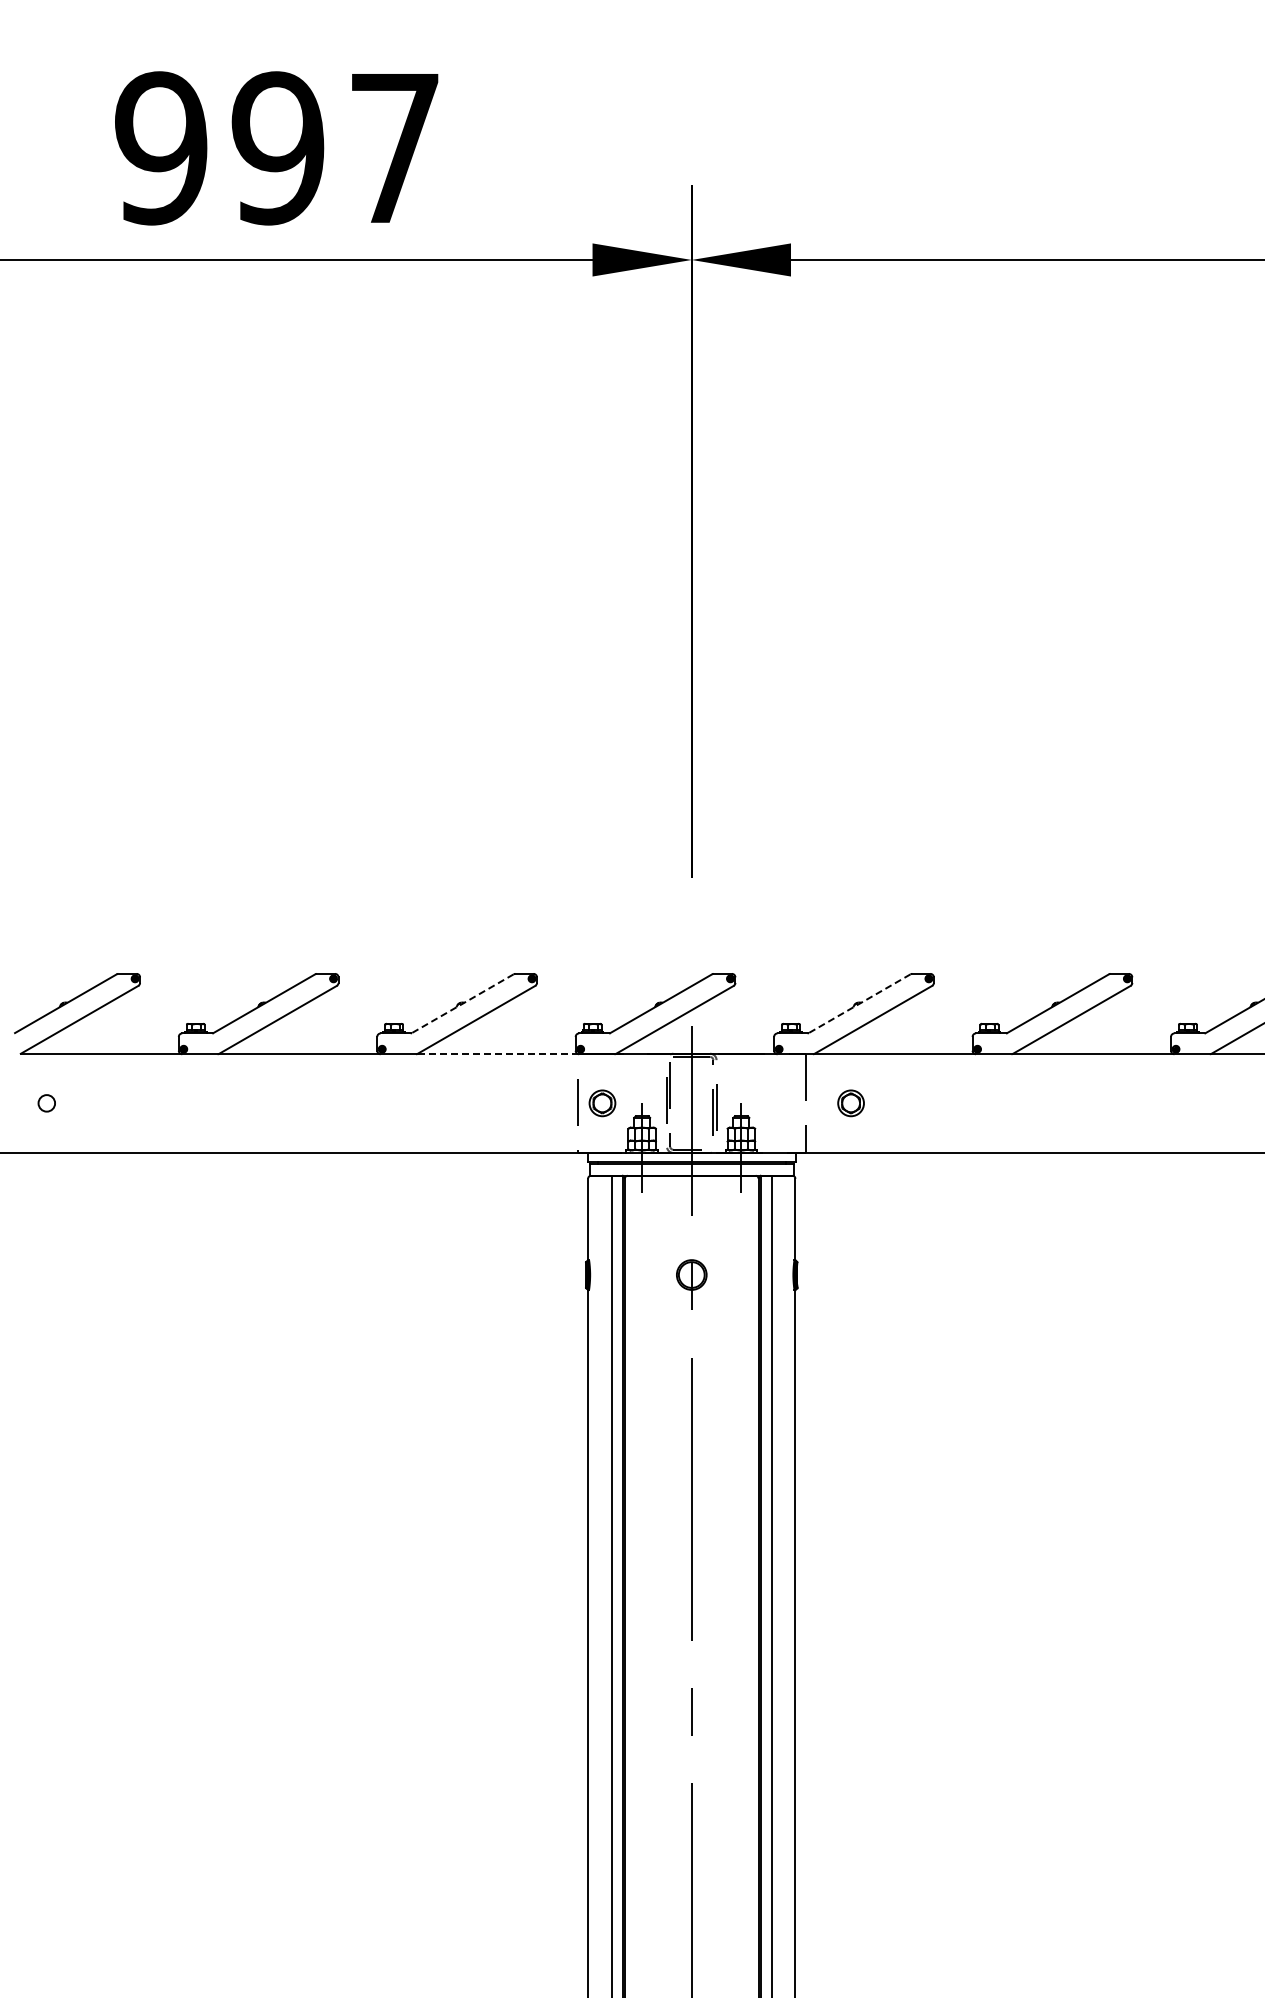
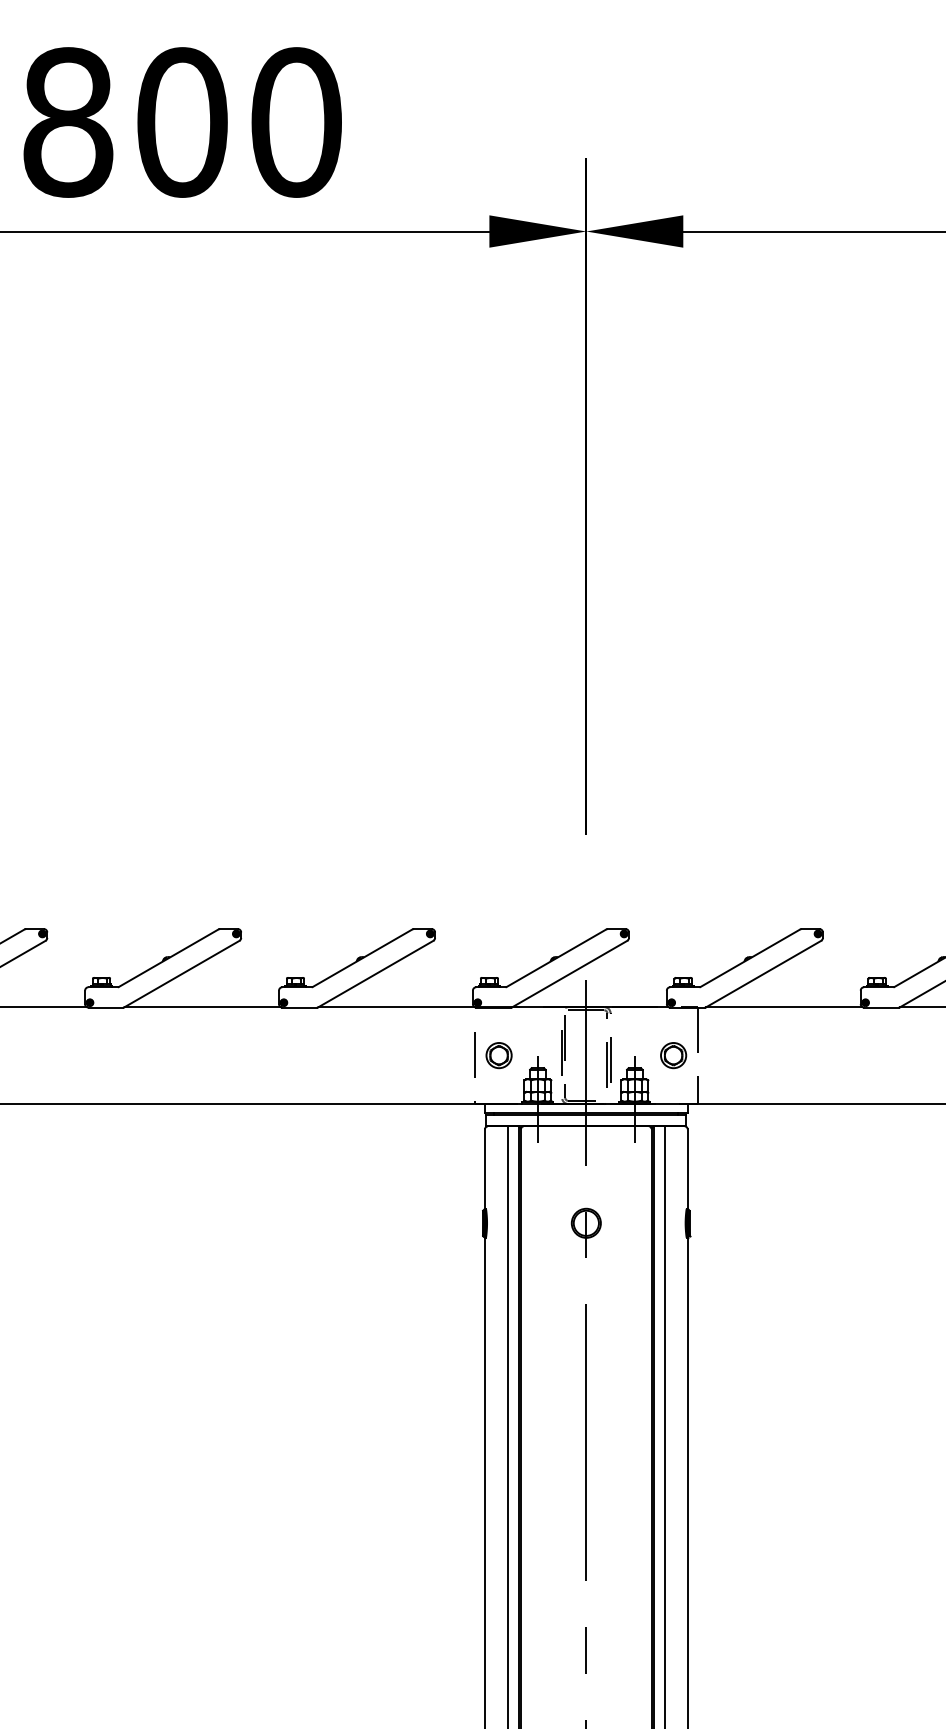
text: (278, 148) -> (182, 122), 997 -> 800
line: (462, 1003) -> (362, 958), dashed -> solid
line: (859, 1003) -> (750, 958), dashed -> solid
line: (497, 1053) -> (396, 1006), dashed -> solid
part: (850, 1103) -> (673, 1055), moved

